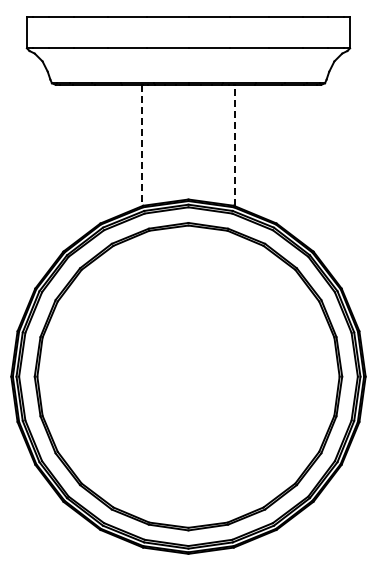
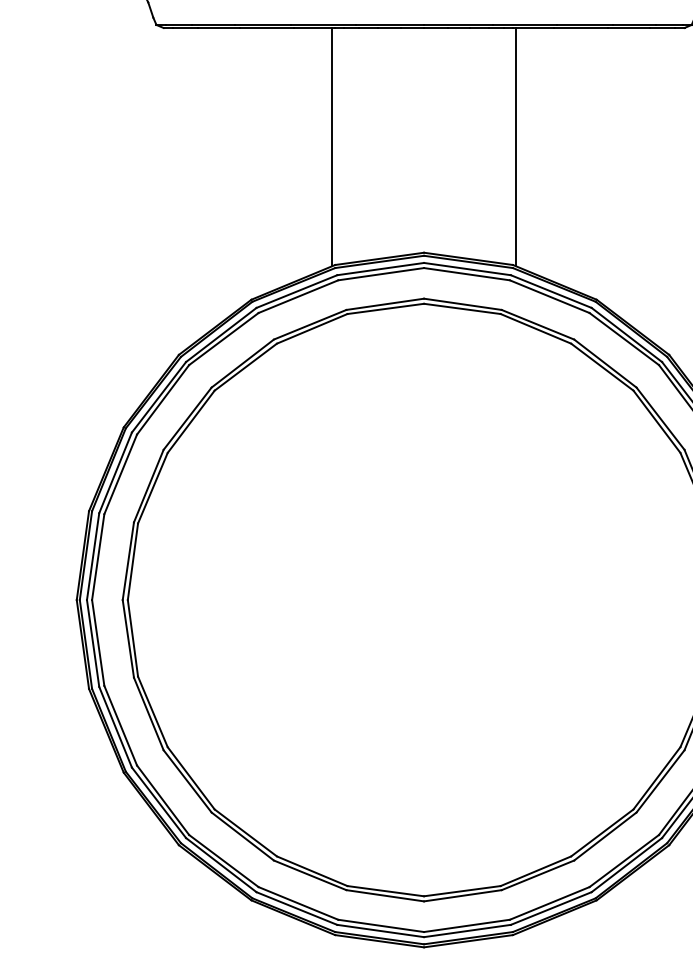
line: (141, 145) -> (331, 146), dashed -> solid
line: (235, 145) -> (516, 146), dashed -> solid

